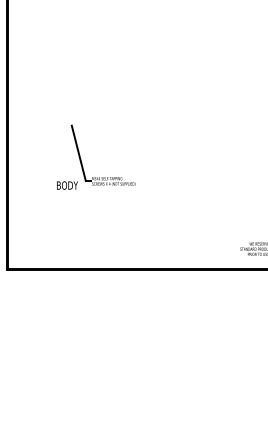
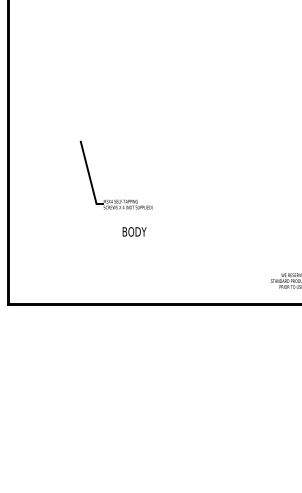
text: (67, 185) -> (134, 231), moved

